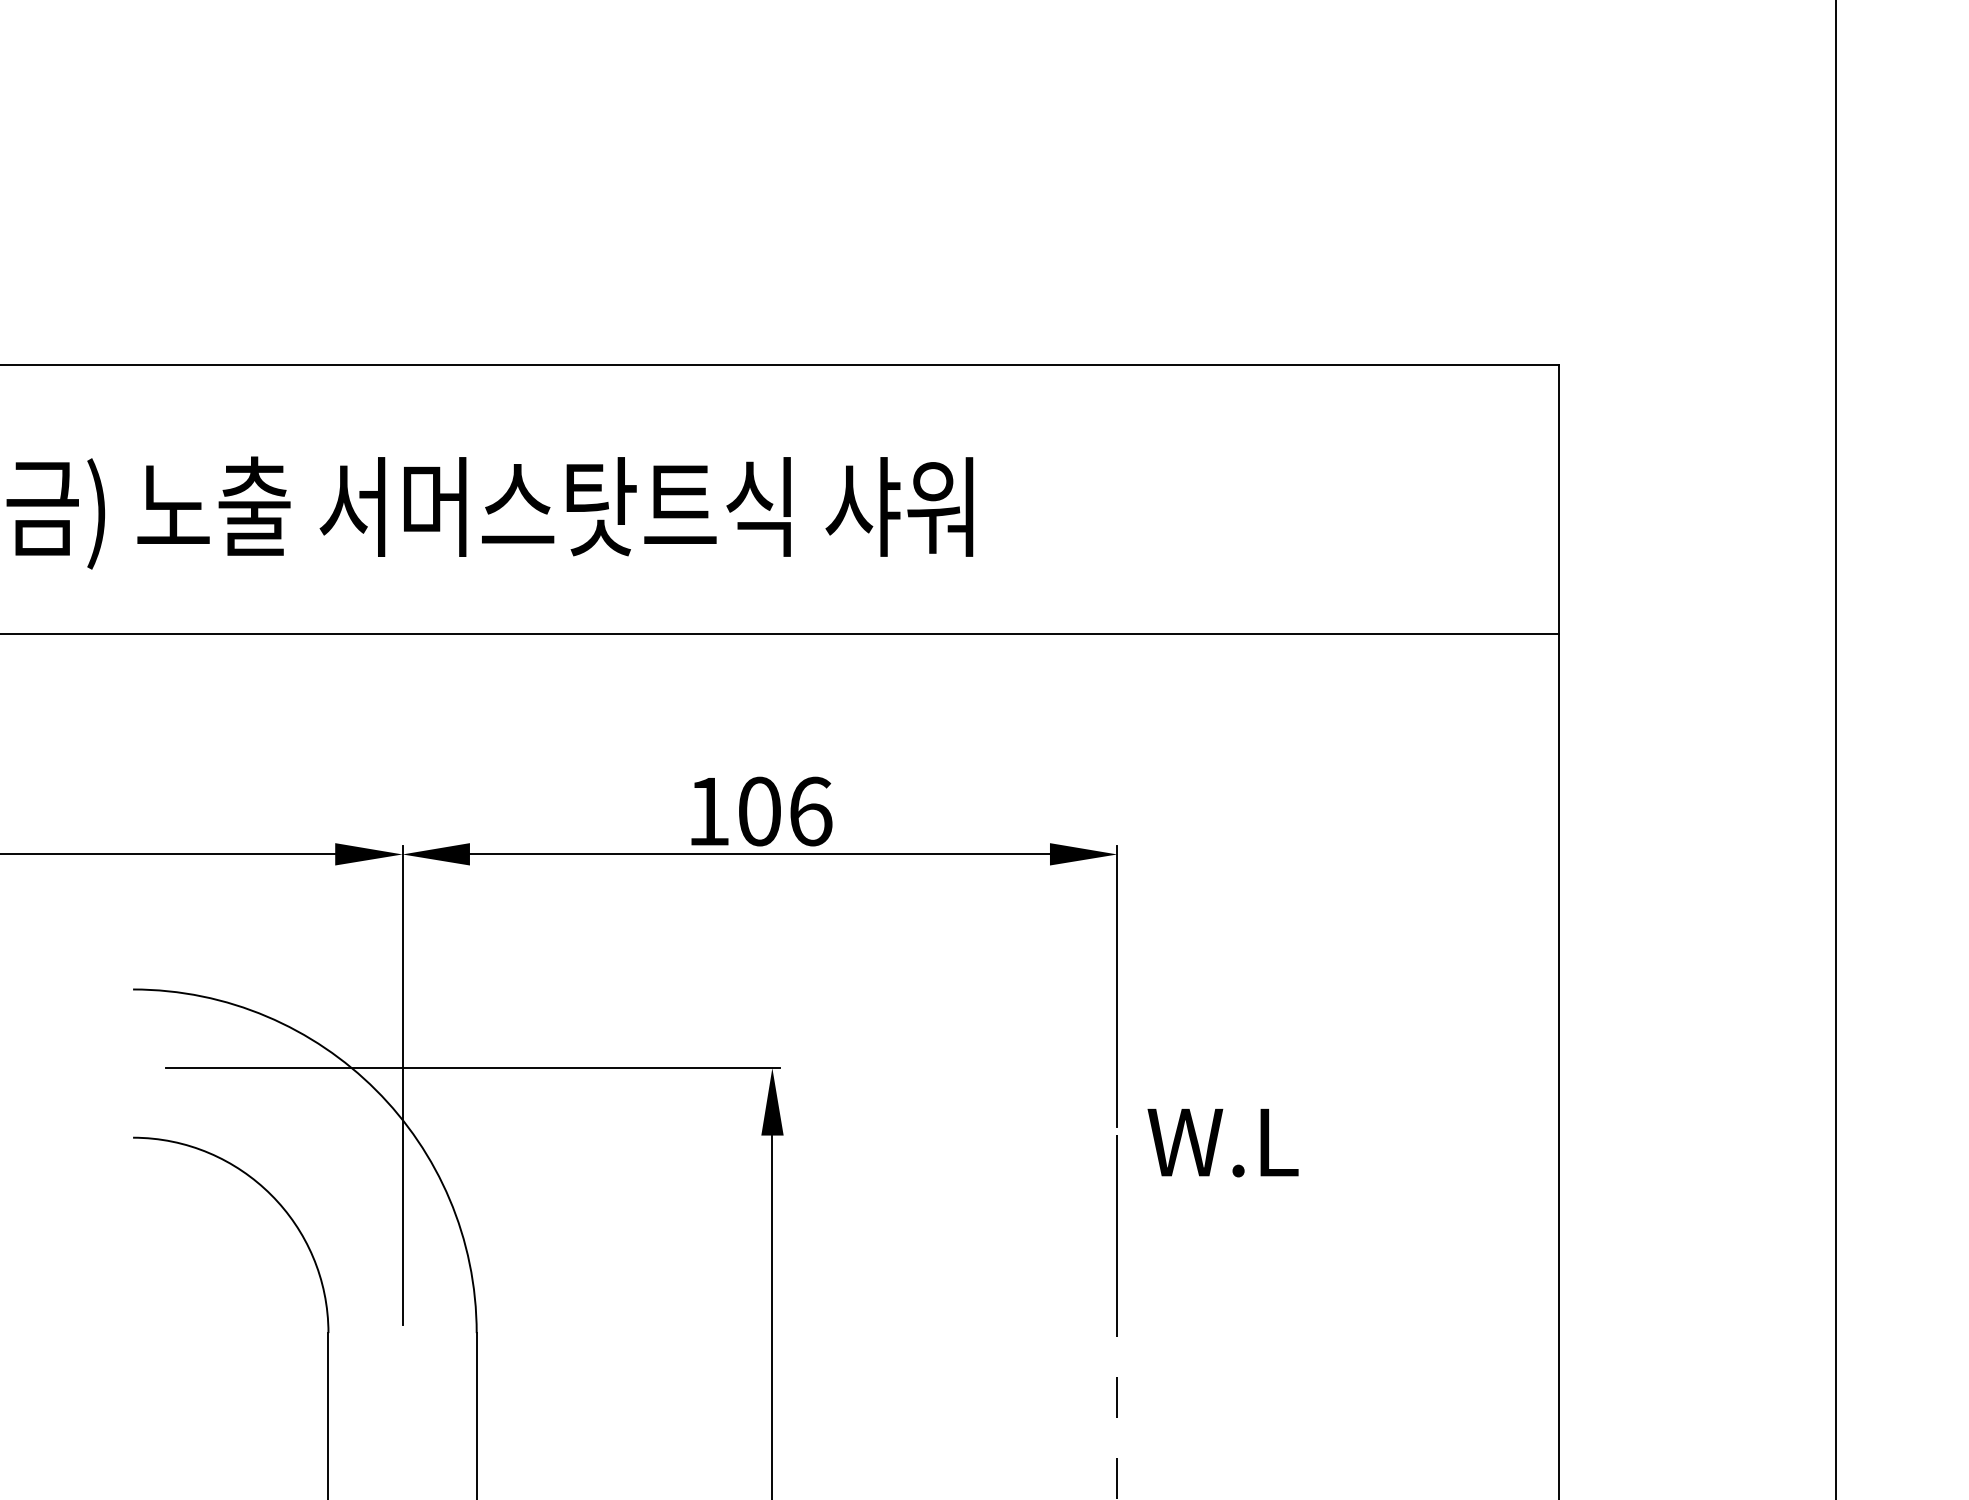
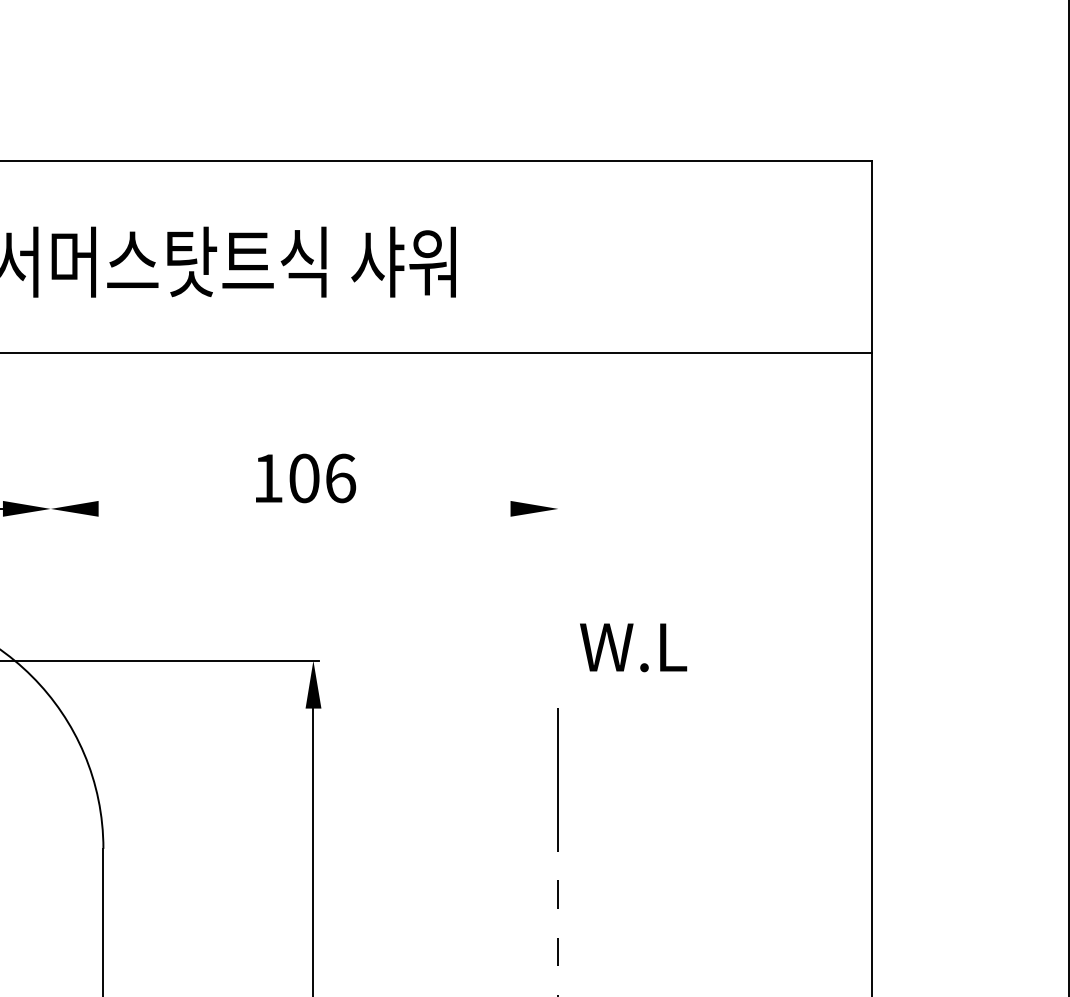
line: (759, 854) -> (304, 508), removed
line: (1117, 986) -> (558, 602), removed
line: (402, 1085) -> (50, 673), removed
text: (1222, 1143) -> (633, 648), moved

